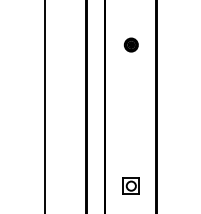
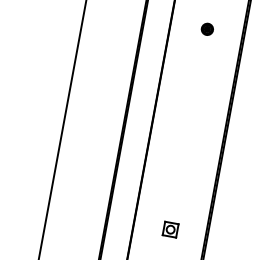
part: (130, 44) -> (206, 28), size x0.6
part: (130, 185) -> (169, 228), size x0.6

